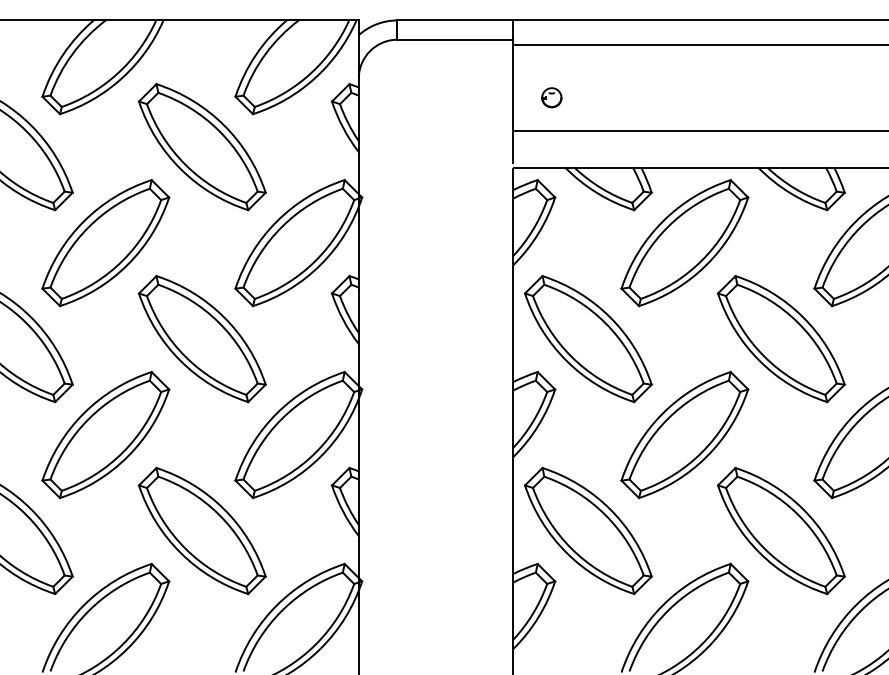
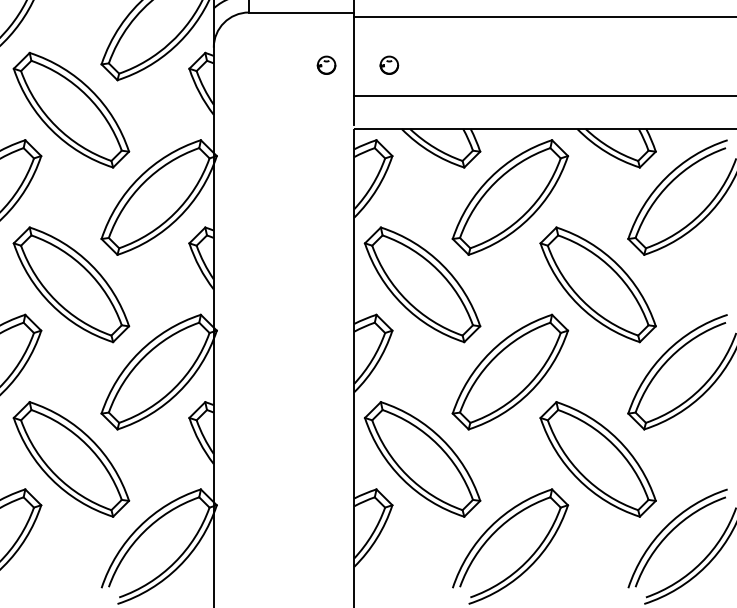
part: (482, 97) -> (326, 65), added

